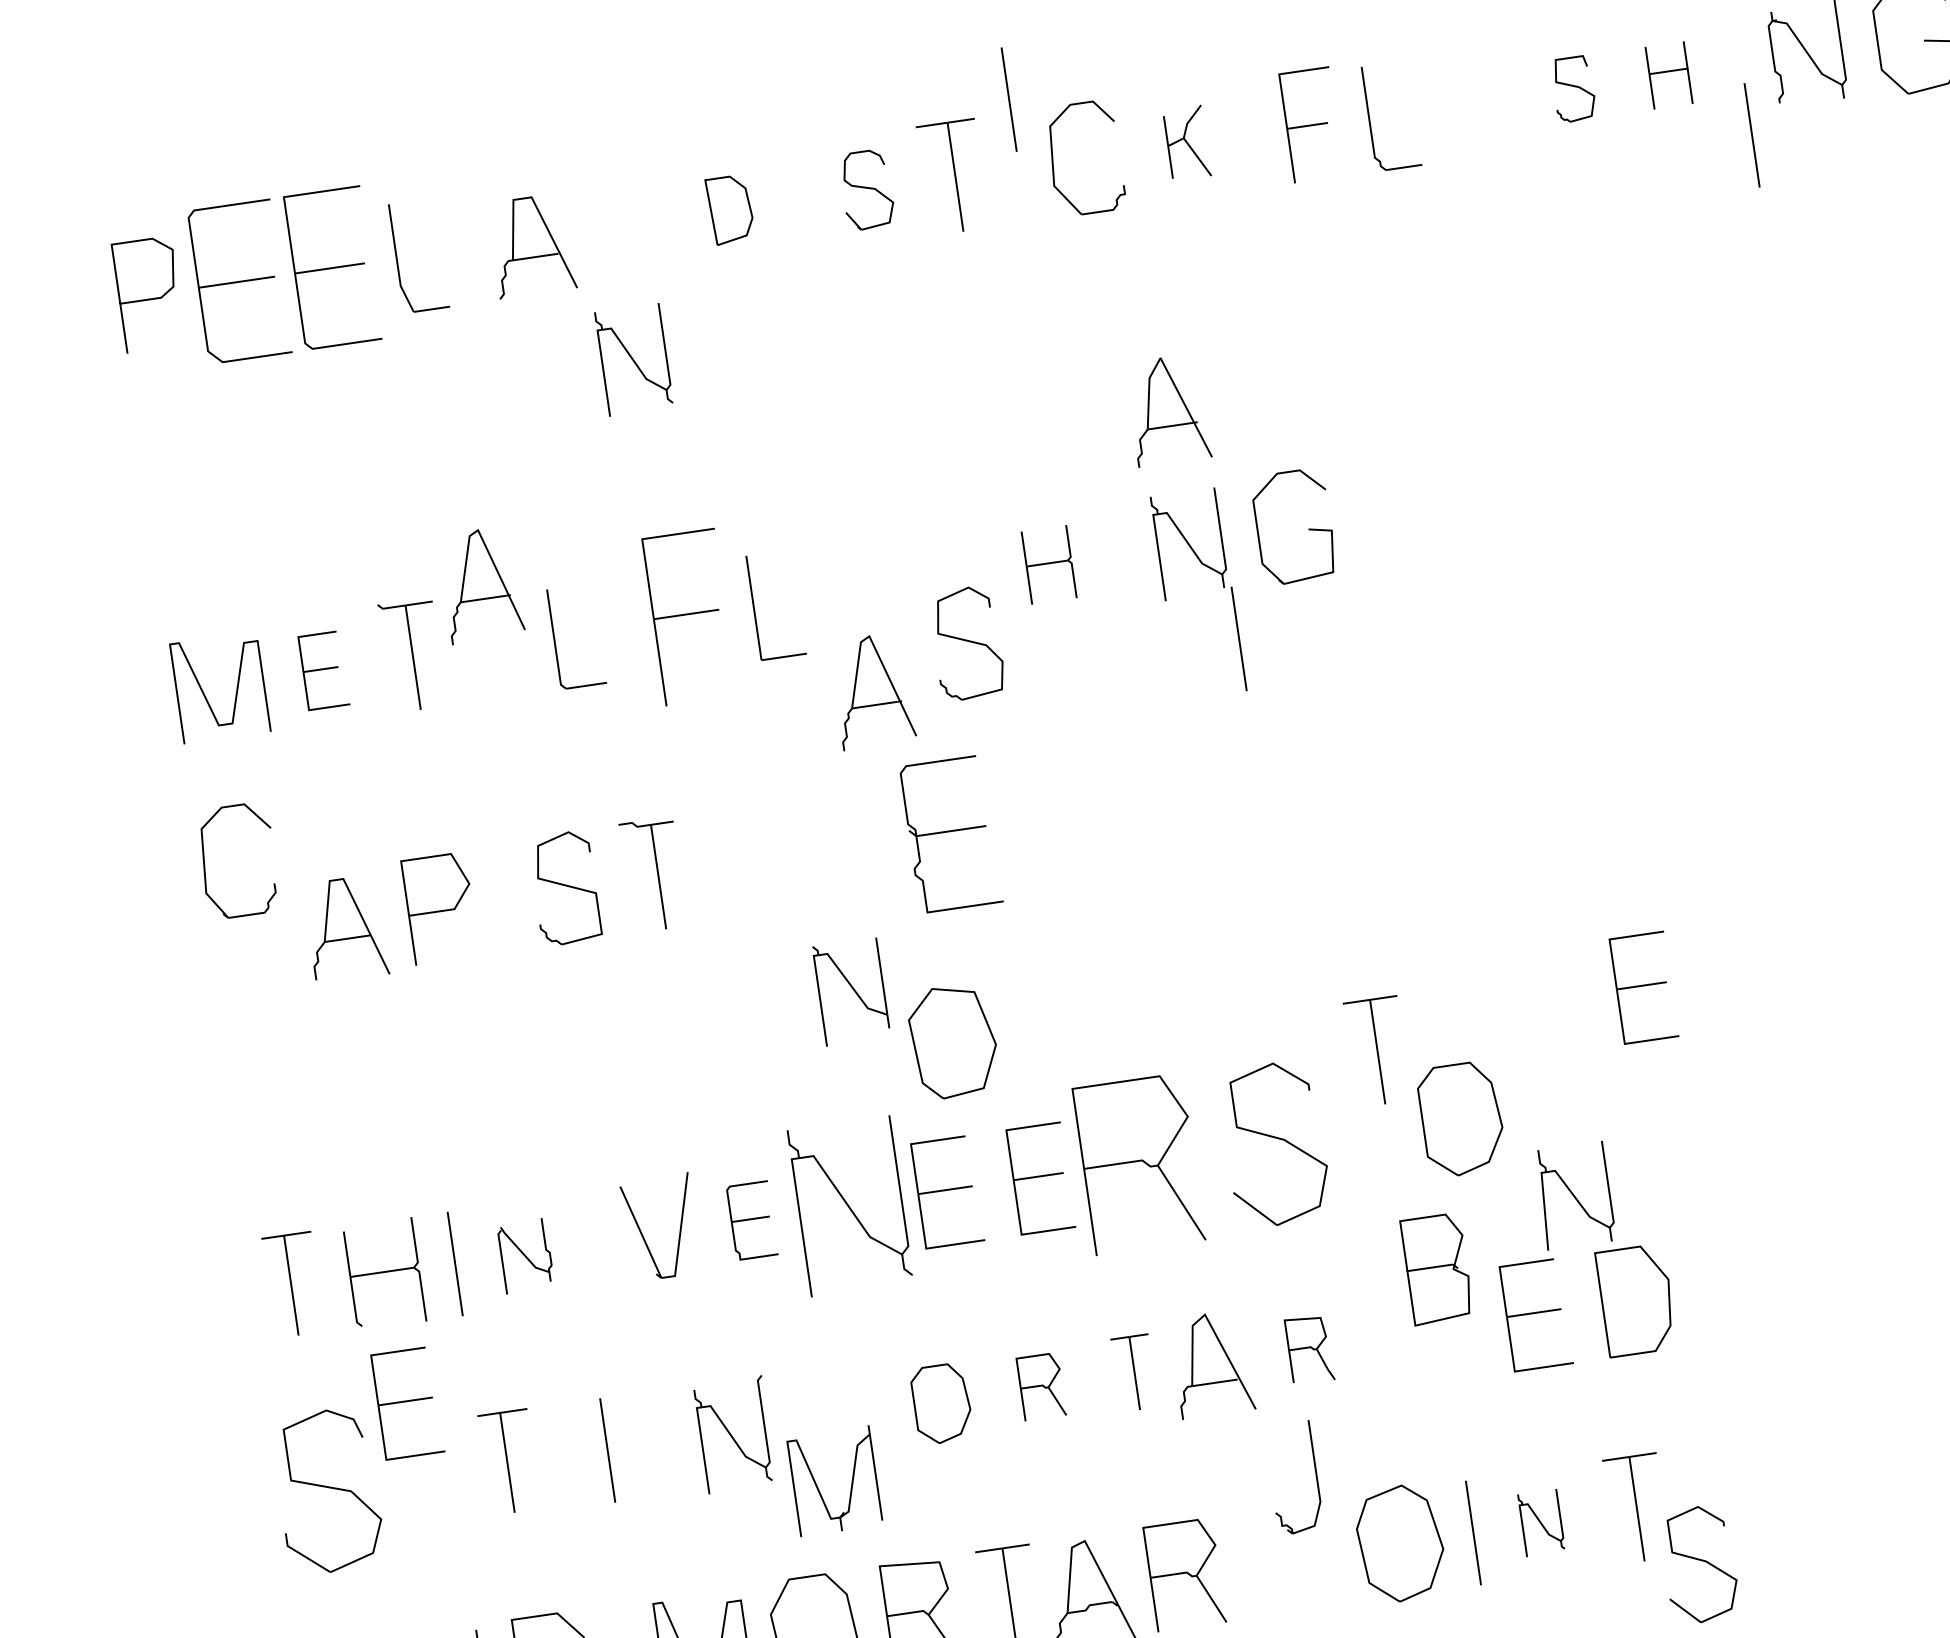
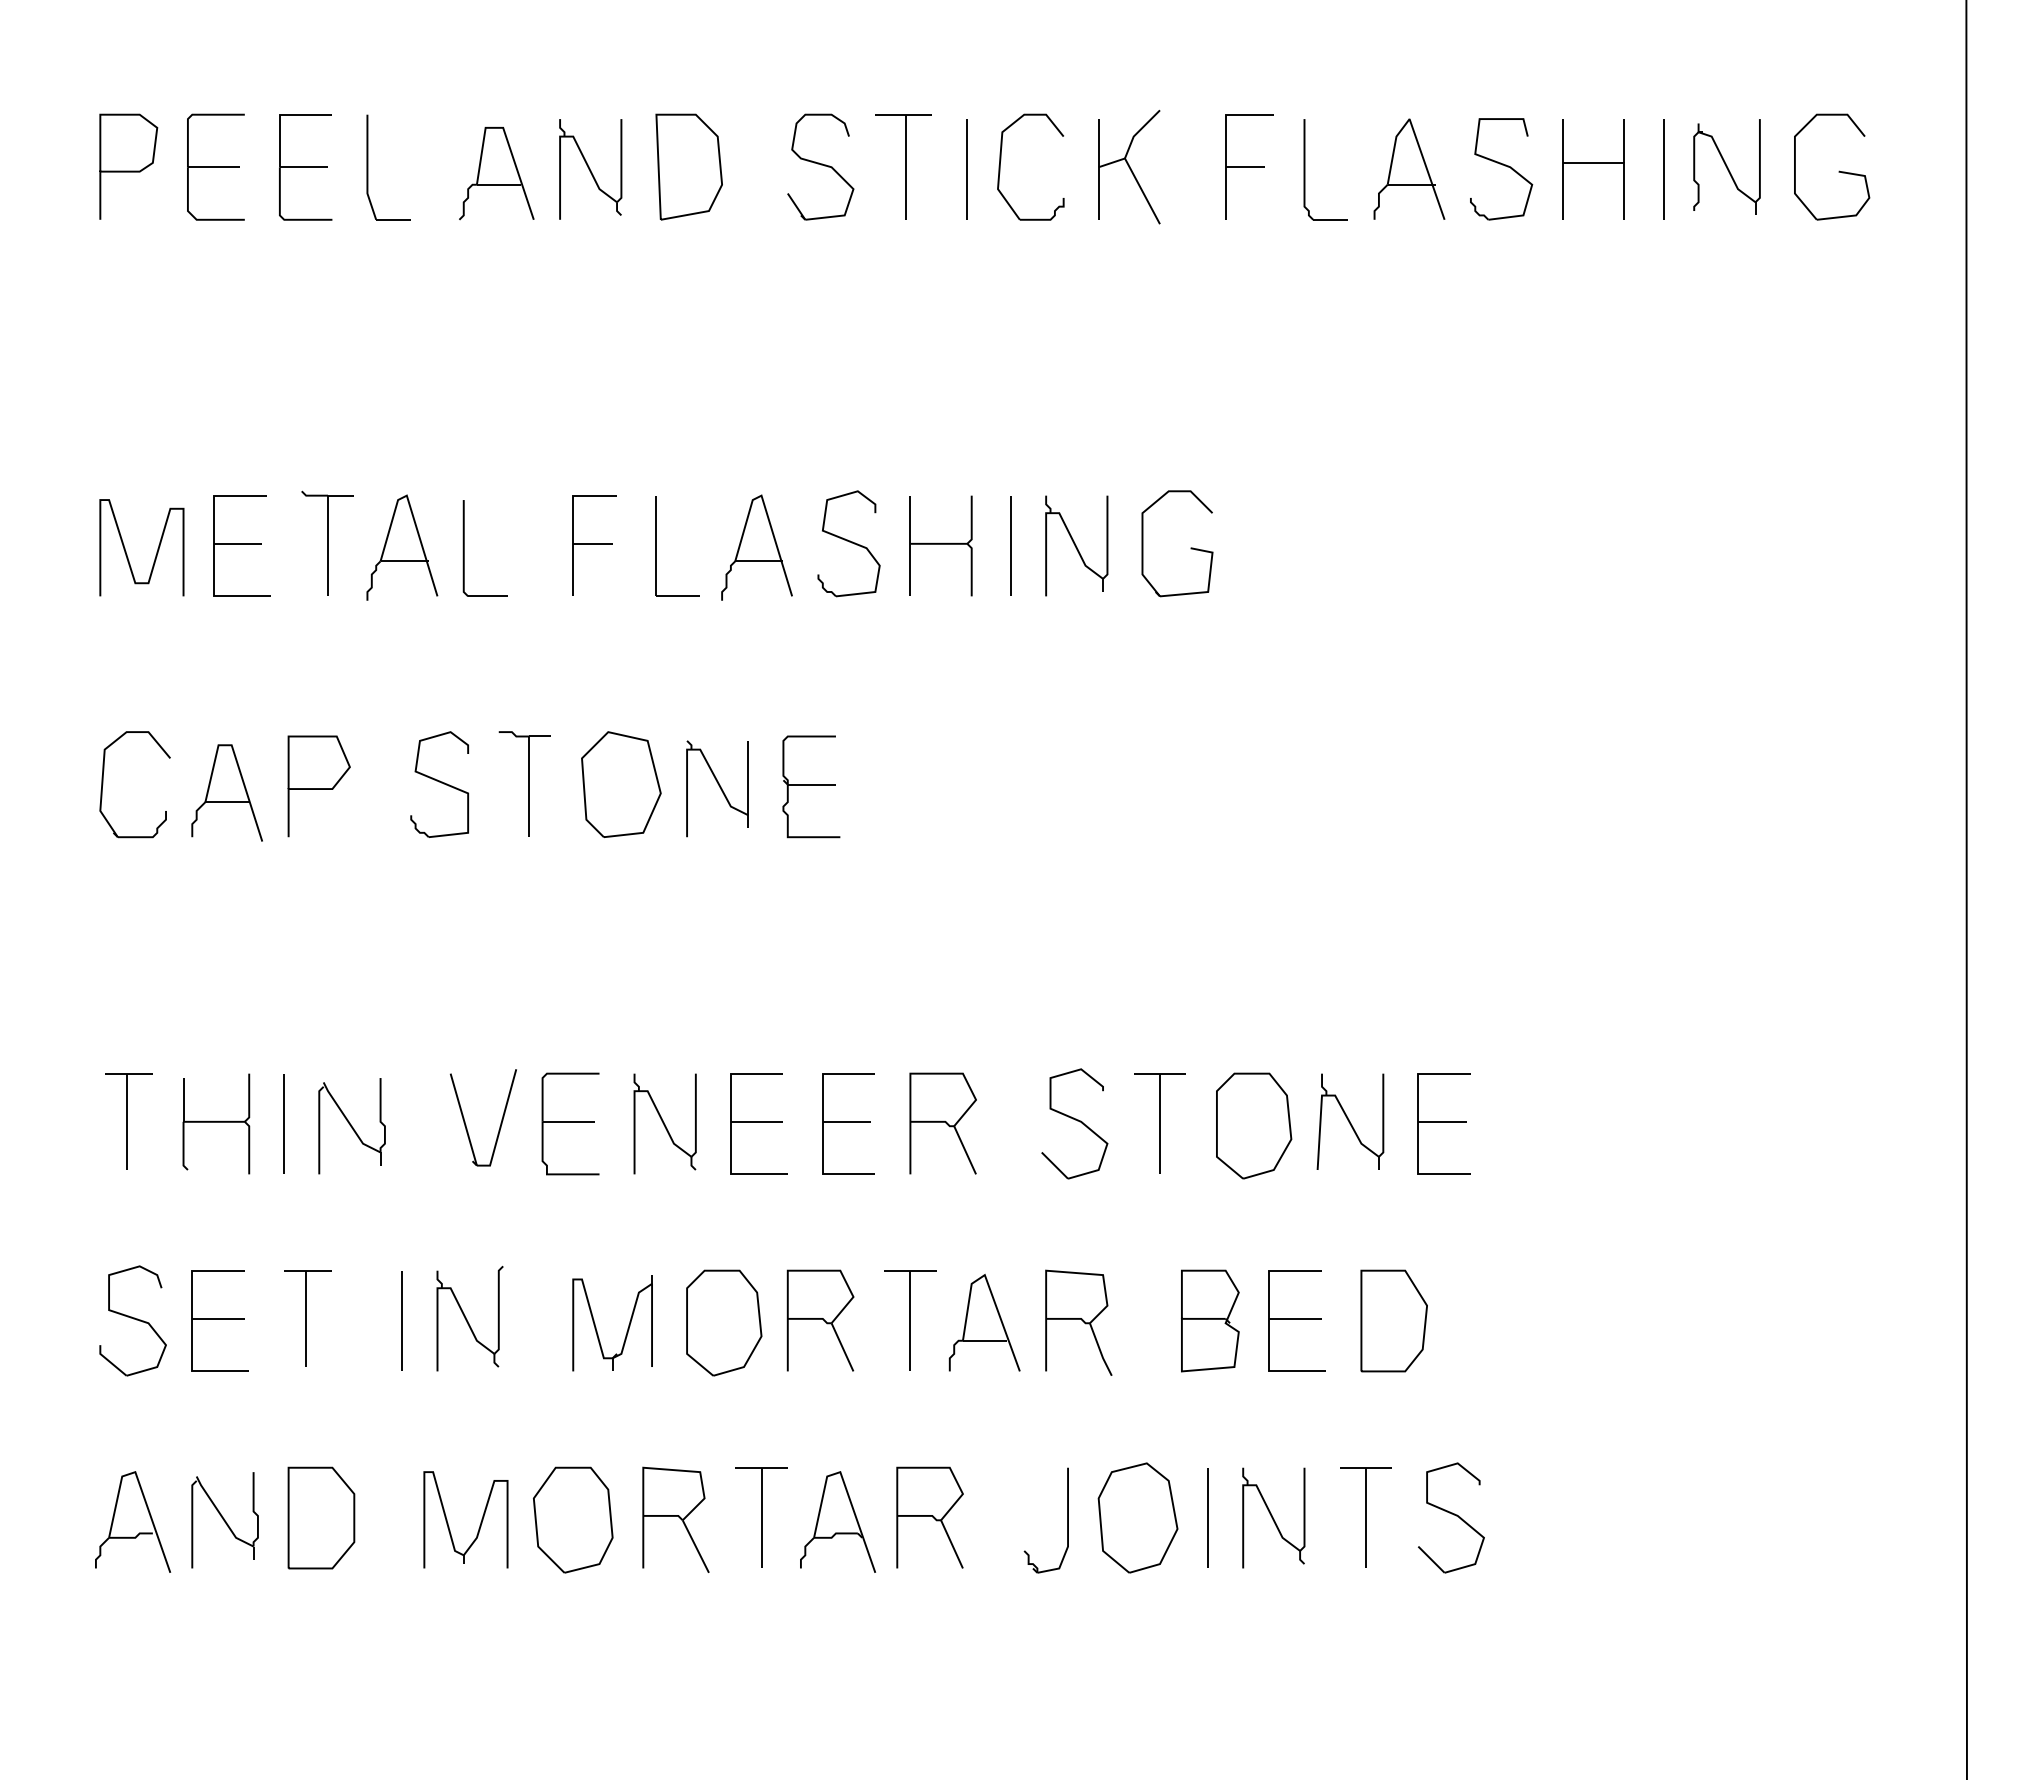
part: (1669, 75) -> (1593, 169), size x1.67
part: (1573, 89) -> (1501, 169), size x1.67
line: (1008, 99) -> (966, 169), moved
line: (1752, 135) -> (1663, 169), moved
part: (1187, 142) -> (1129, 166), size x1.67
part: (866, 189) -> (820, 166), size x1.43
part: (729, 209) -> (688, 166), size x1.67
part: (332, 268) -> (305, 167), size x0.71
part: (238, 280) -> (215, 166), size x0.71
part: (634, 360) -> (590, 169), moved
part: (1167, 409) -> (1409, 168), moved
part: (1048, 564) -> (940, 545), size x1.43
part: (481, 584) -> (402, 547), moved
part: (689, 616) -> (594, 545), size x0.62
line: (1238, 638) -> (1010, 545), moved
part: (966, 643) -> (848, 543), moved
part: (323, 670) -> (241, 545), size x1.43
part: (872, 690) -> (756, 547), moved
part: (951, 834) -> (811, 786), size x0.71
part: (205, 865) -> (103, 784), moved
part: (1643, 987) -> (1443, 1123), moved
part: (851, 991) -> (717, 788), moved
part: (953, 1041) -> (621, 784), moved
part: (1377, 1051) -> (1159, 1123), moved
part: (1275, 1143) -> (1074, 1123), size x0.71
part: (1138, 1163) -> (942, 1123), size x0.62
part: (1575, 1195) -> (1350, 1121), moved
part: (849, 1205) -> (664, 1123), size x0.62
part: (752, 1220) -> (570, 1123), size x1.43
part: (525, 1256) -> (351, 1126), size x1.43
part: (1437, 1268) -> (1210, 1320), moved
part: (1309, 1349) -> (1078, 1322), size x1.67
part: (1134, 1373) -> (910, 1320), size x1.43
part: (1041, 1386) -> (820, 1320), size x1.67
part: (406, 1402) -> (219, 1320), moved
part: (942, 1403) -> (724, 1322), size x1.43
part: (734, 1434) -> (469, 1318), moved
part: (1315, 1474) -> (1067, 1520), moved
part: (851, 1484) -> (627, 1328), moved
part: (327, 1490) -> (132, 1320), size x0.71
part: (1541, 1522) -> (1273, 1517), size x1.67
part: (1699, 1564) -> (1451, 1517), moved

